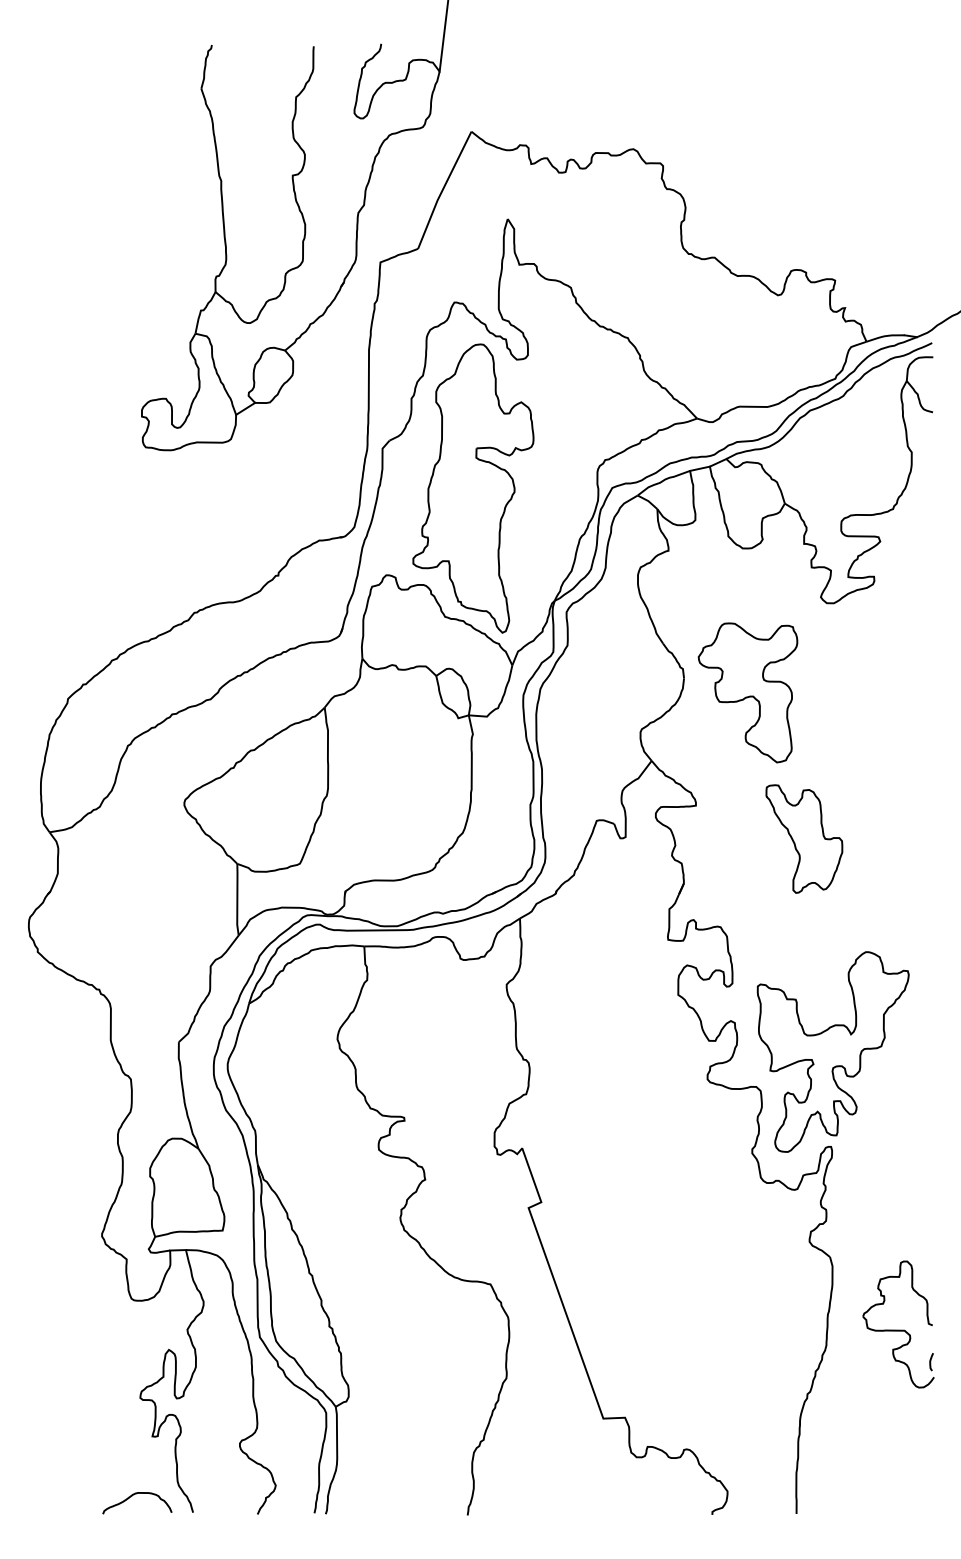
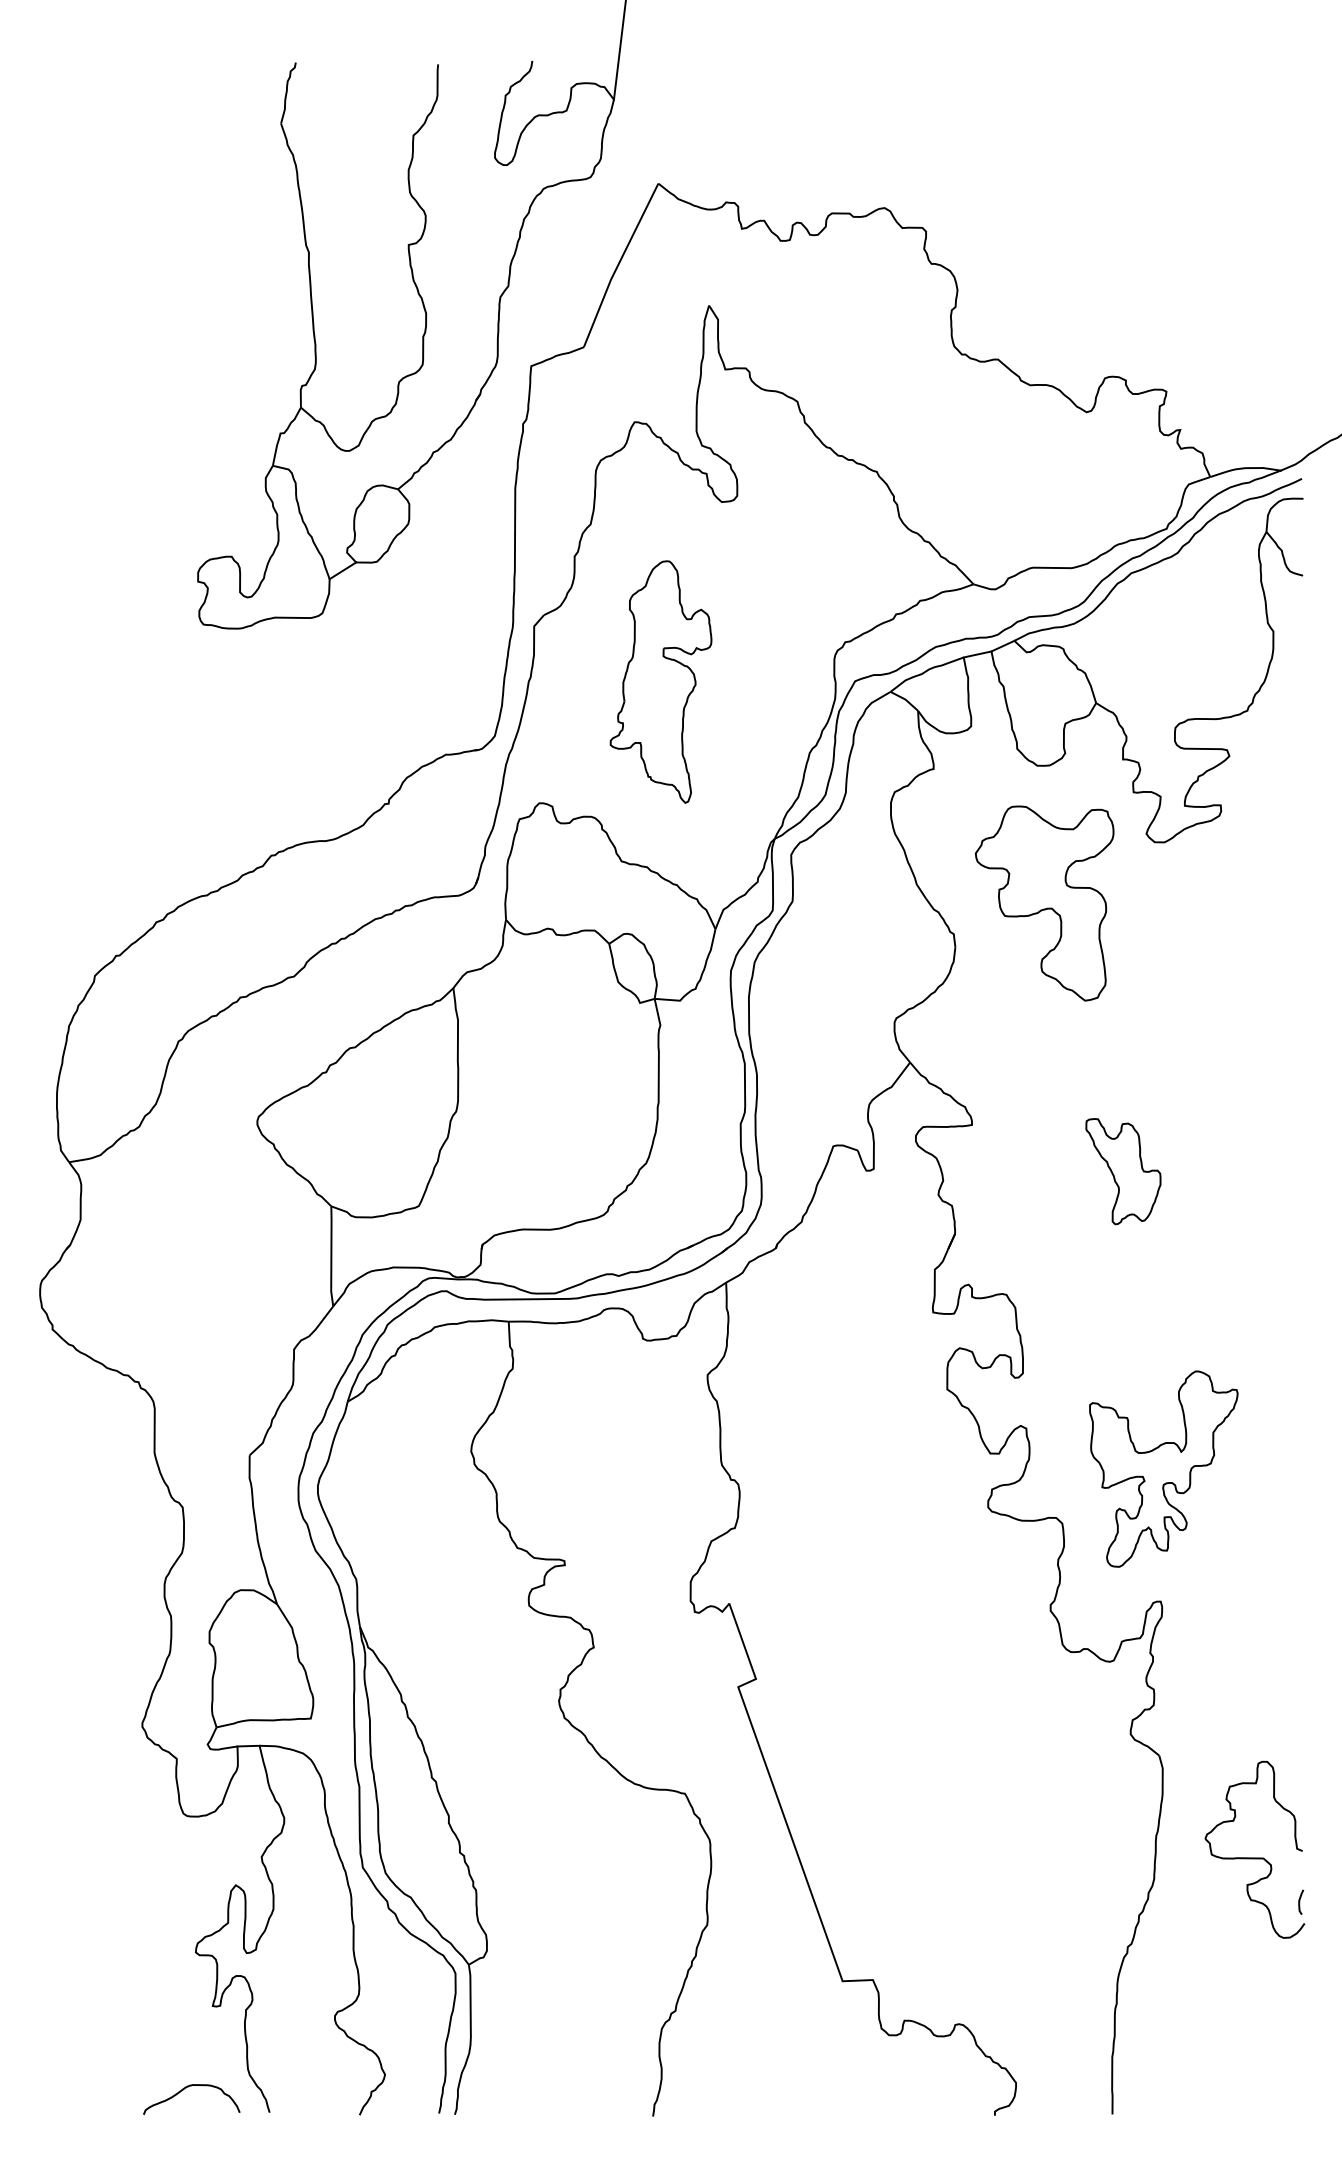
part: (472, 488) -> (660, 681), size x0.6
part: (747, 692) -> (1044, 903), moved
part: (804, 838) -> (1123, 1171), size x0.7
part: (833, 1051) -> (1163, 1468), size x0.7

